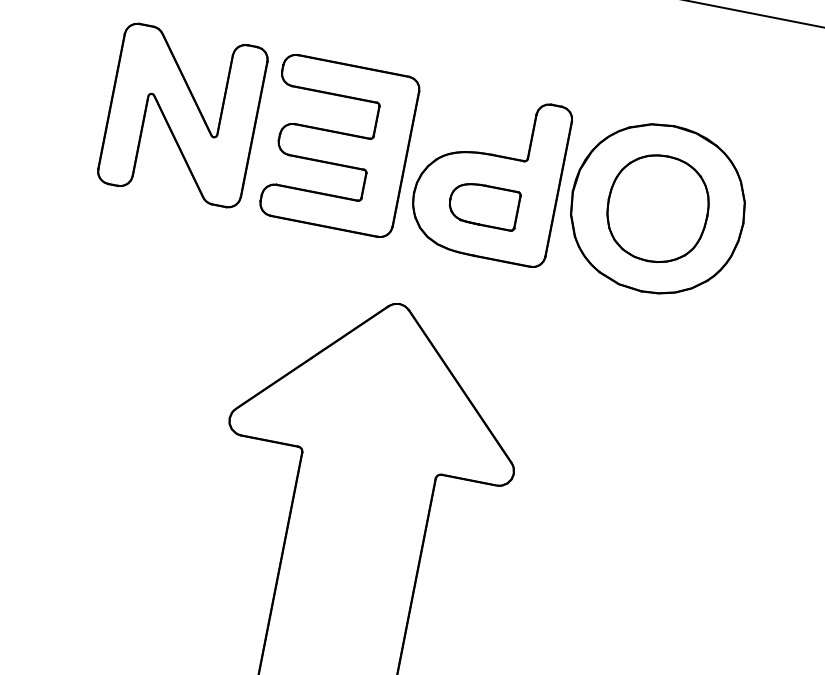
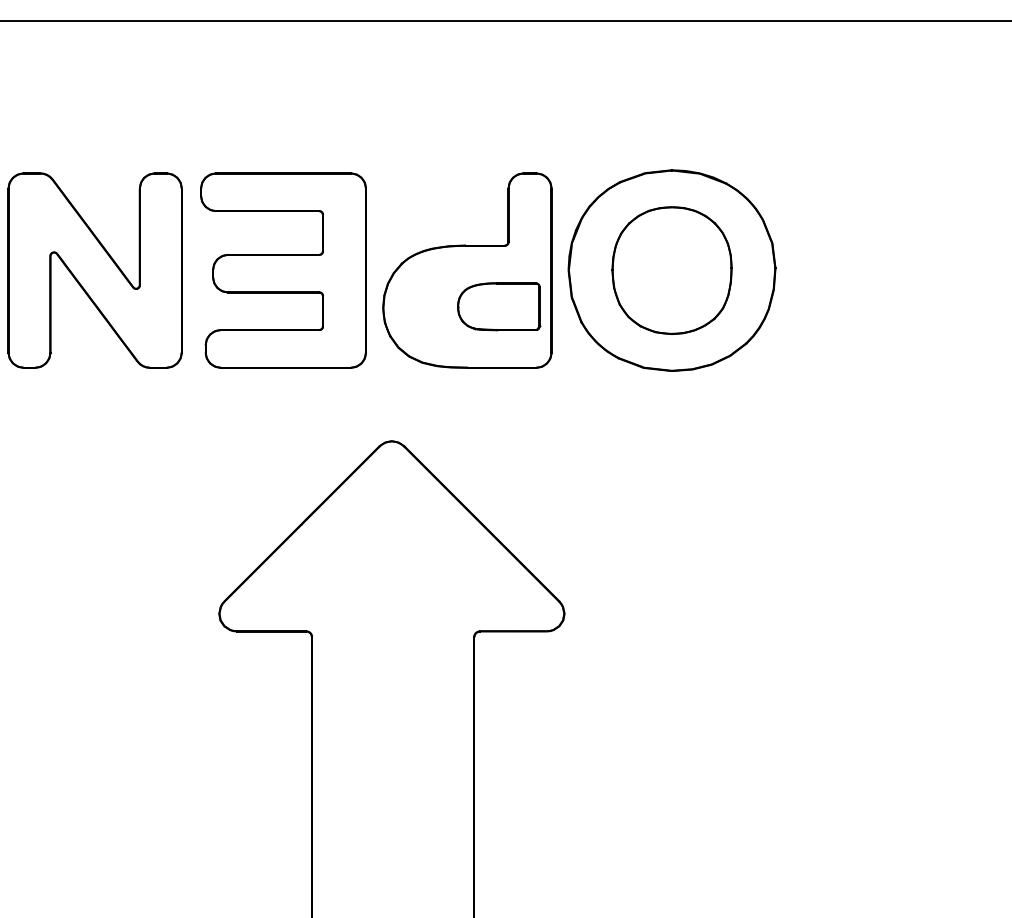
part: (484, 205) -> (499, 306), moved

